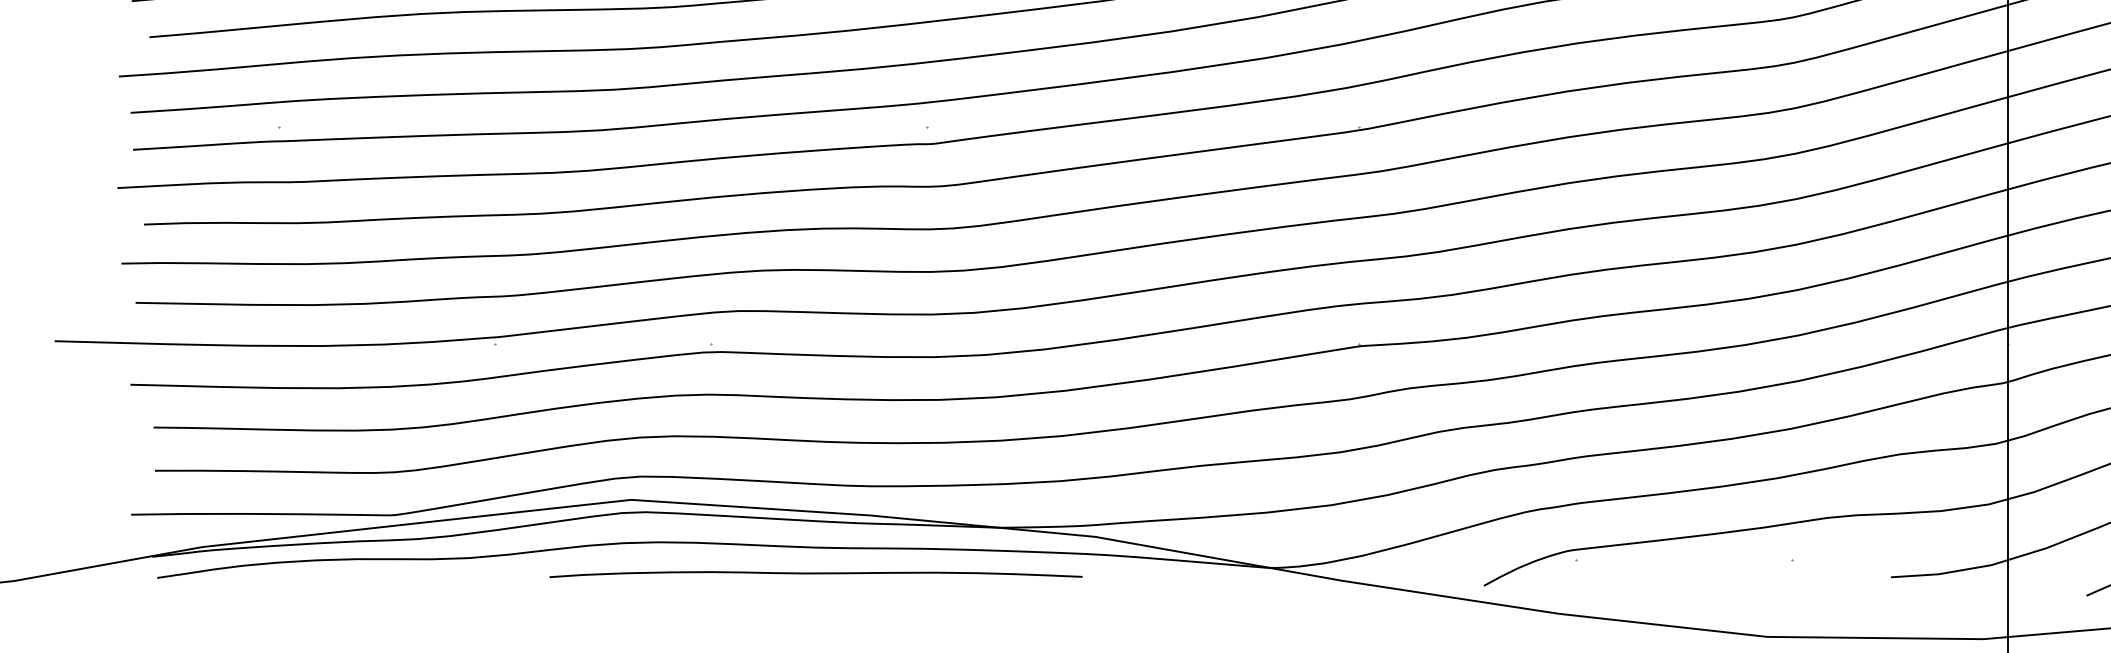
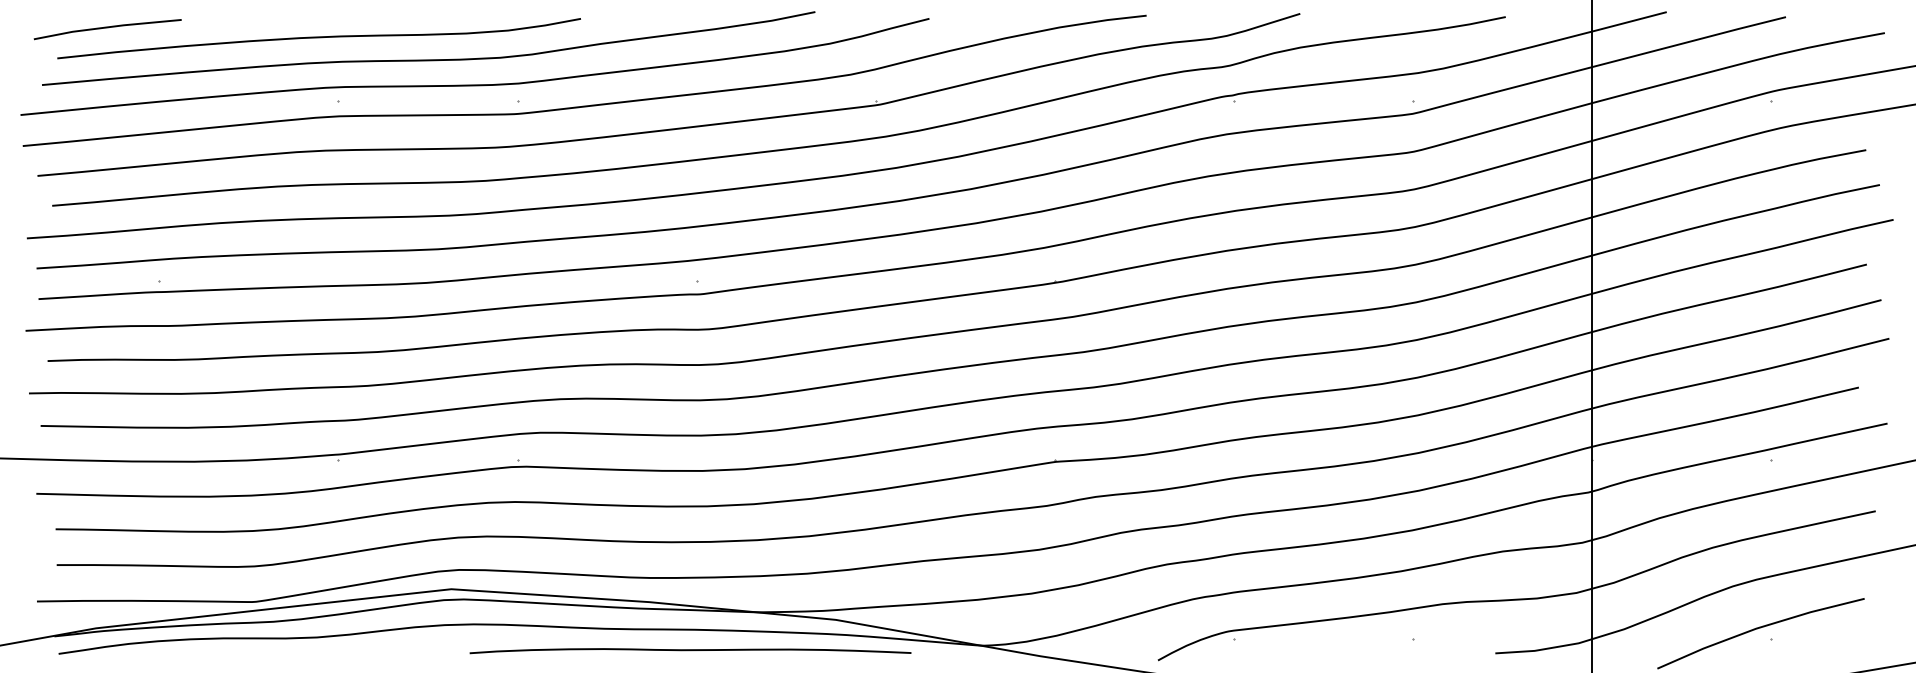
curve: (815, 575) -> (690, 651), moved

